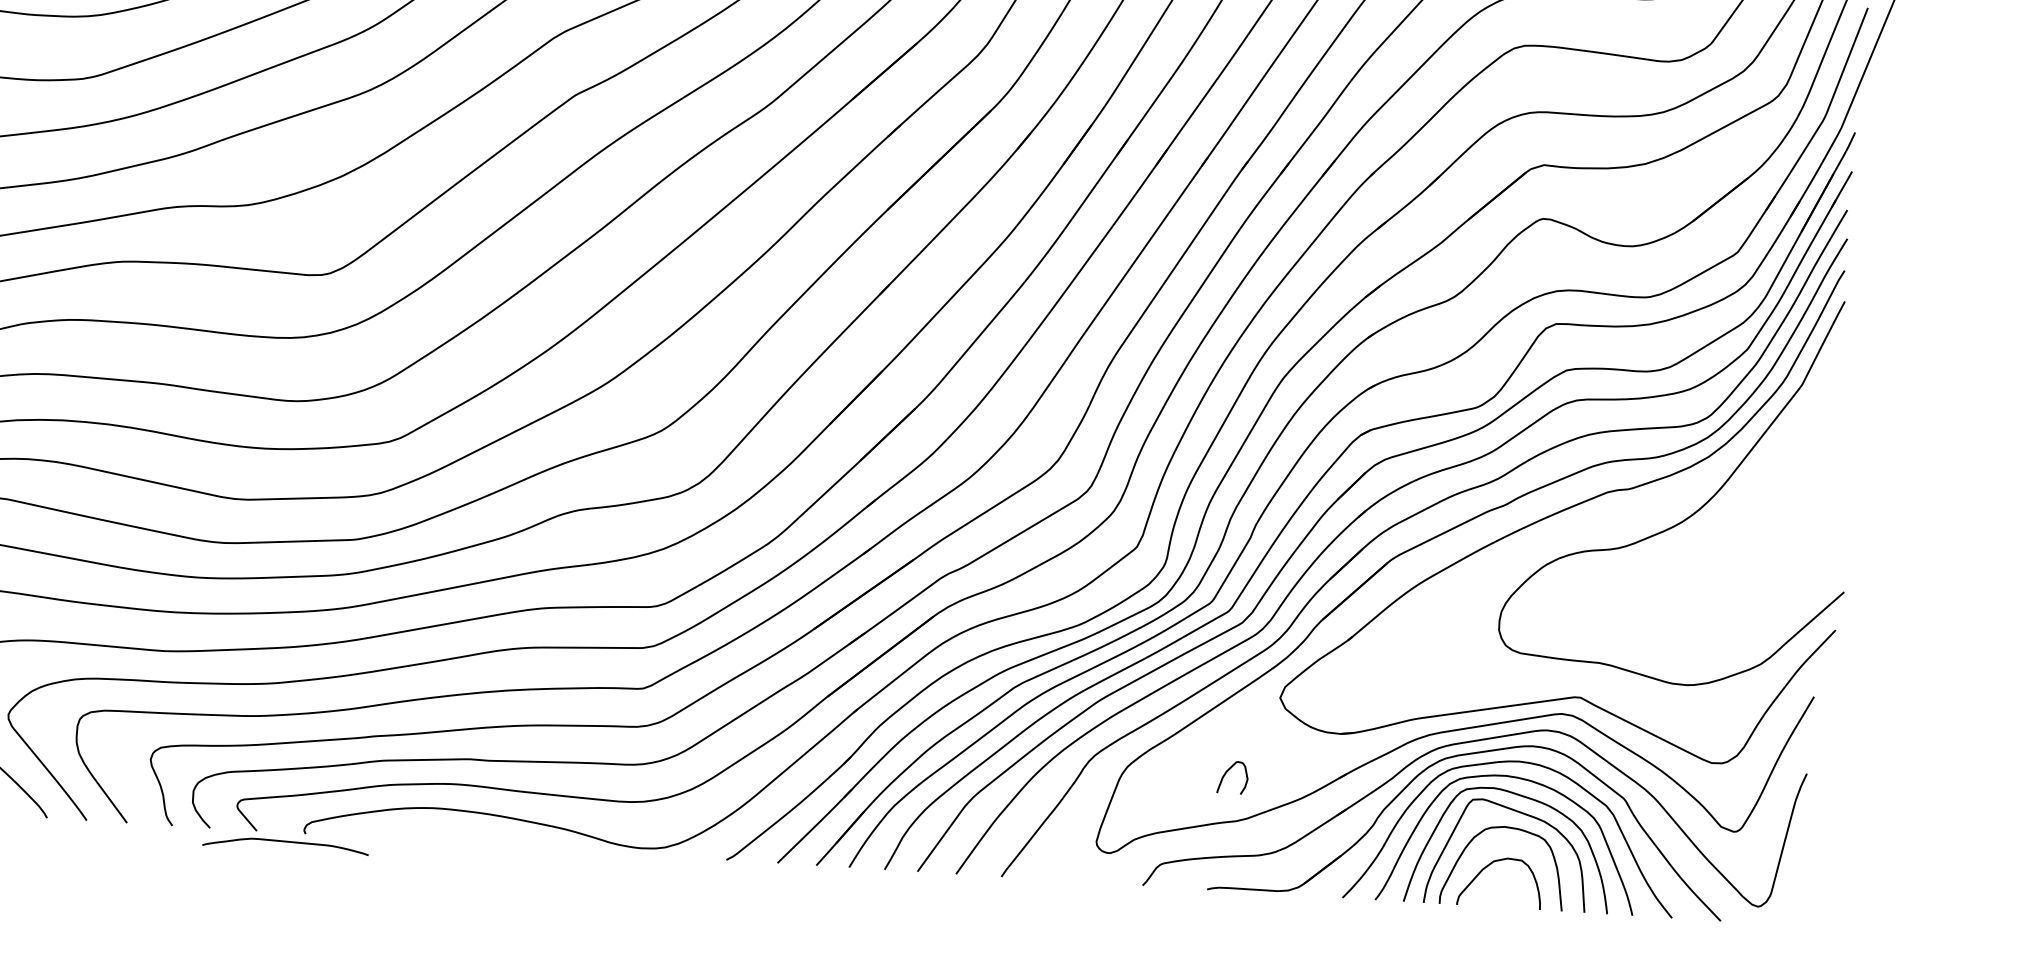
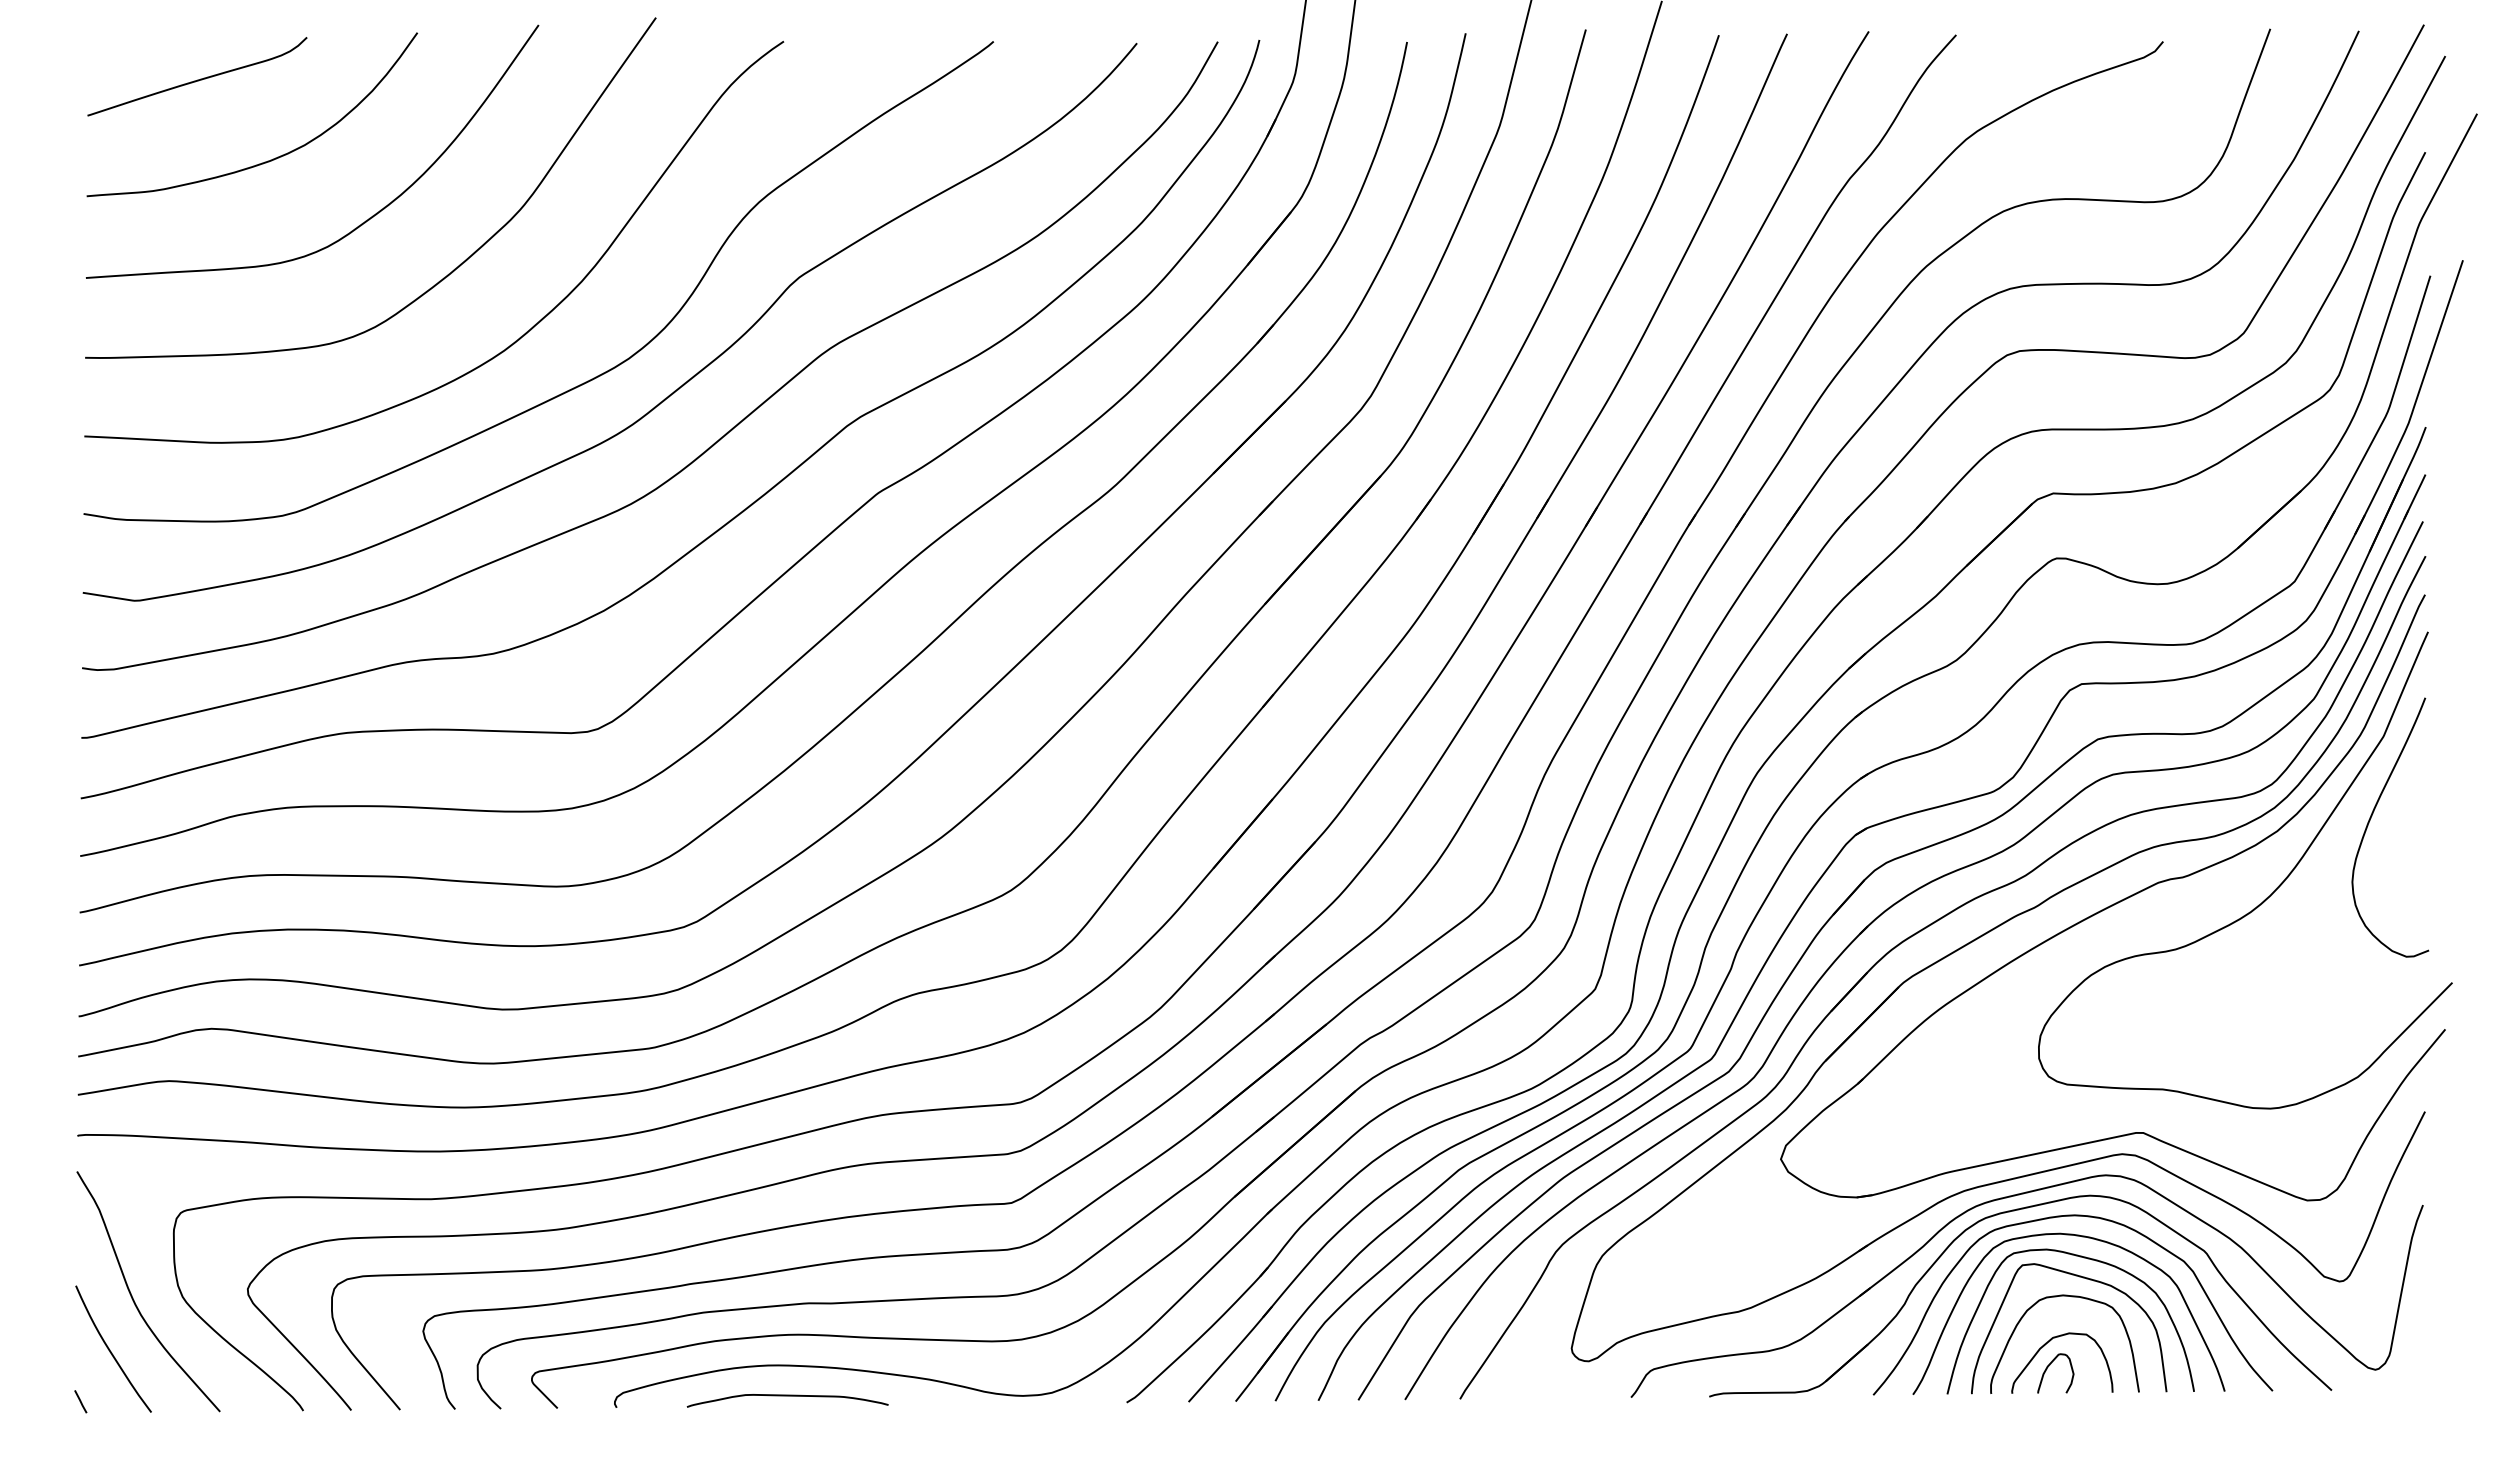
curve: (1787, 451) -> (2371, 818), added
curve: (1226, 773) -> (2047, 1369), moved
curve: (285, 842) -> (787, 1396), moved

